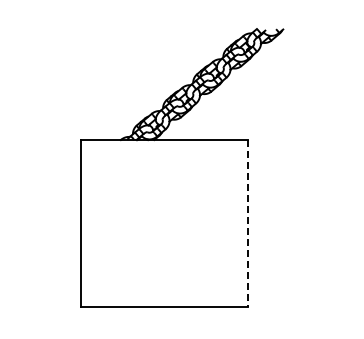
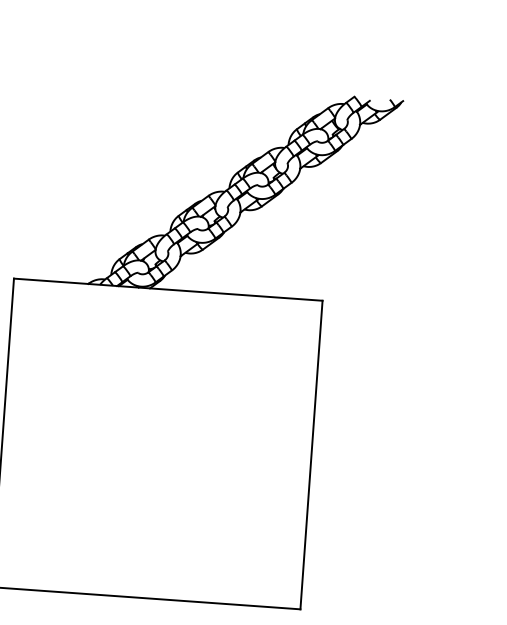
line: (247, 223) -> (311, 455), dashed -> solid

